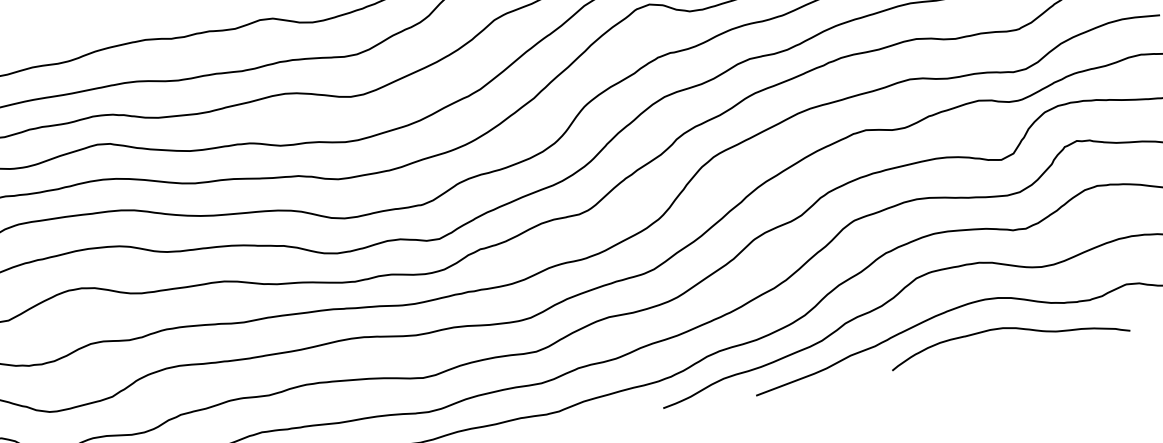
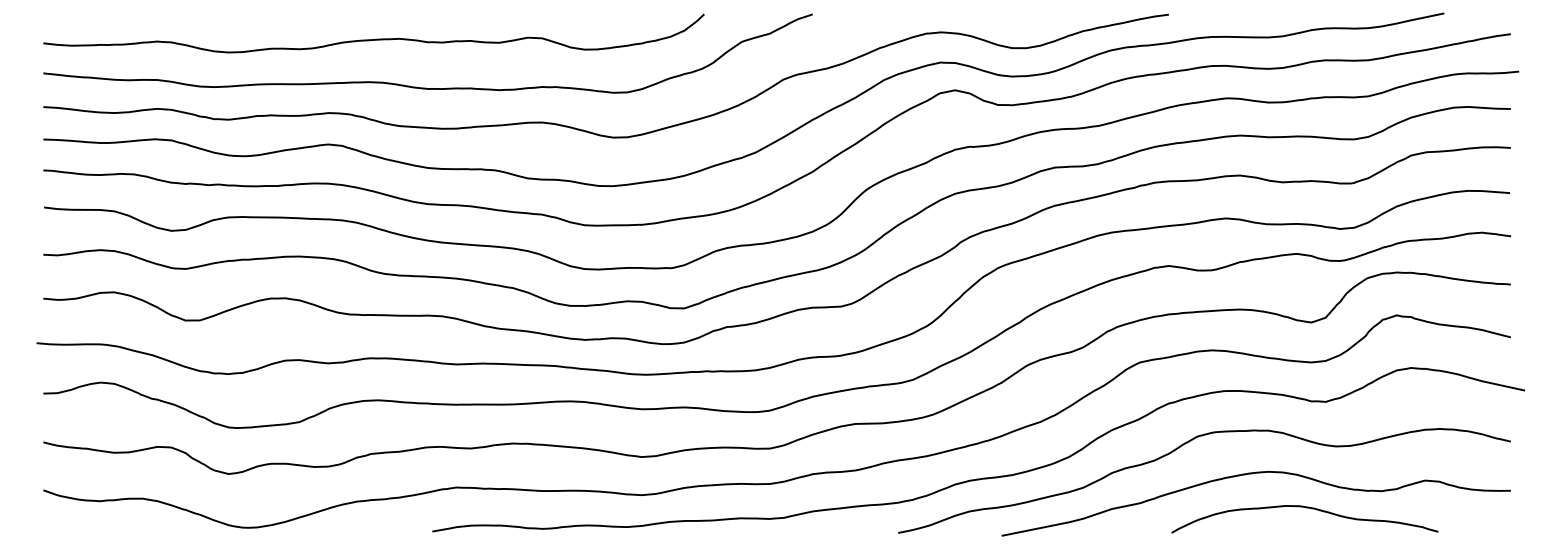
curve: (1008, 329) -> (1305, 508), moved

